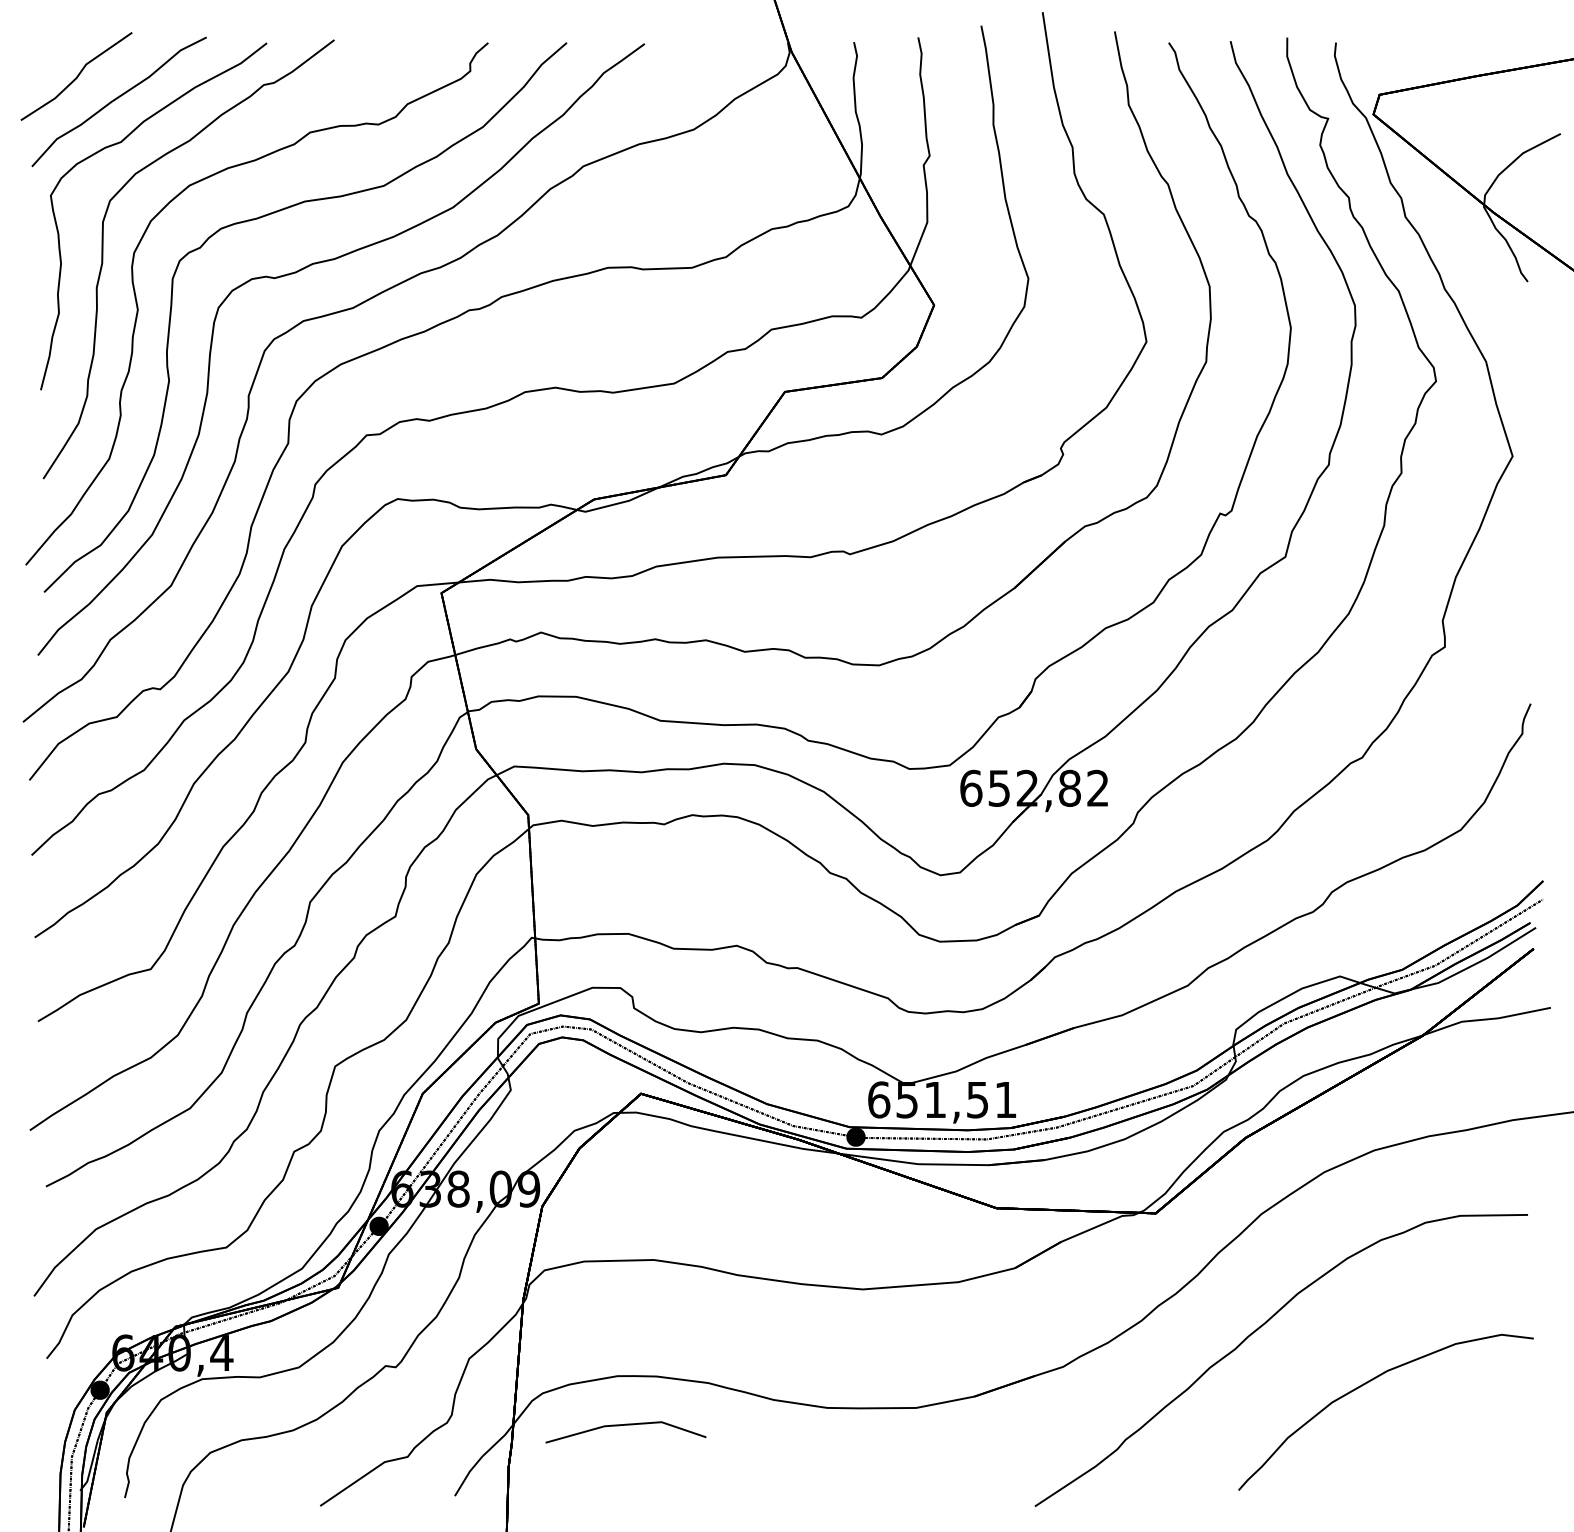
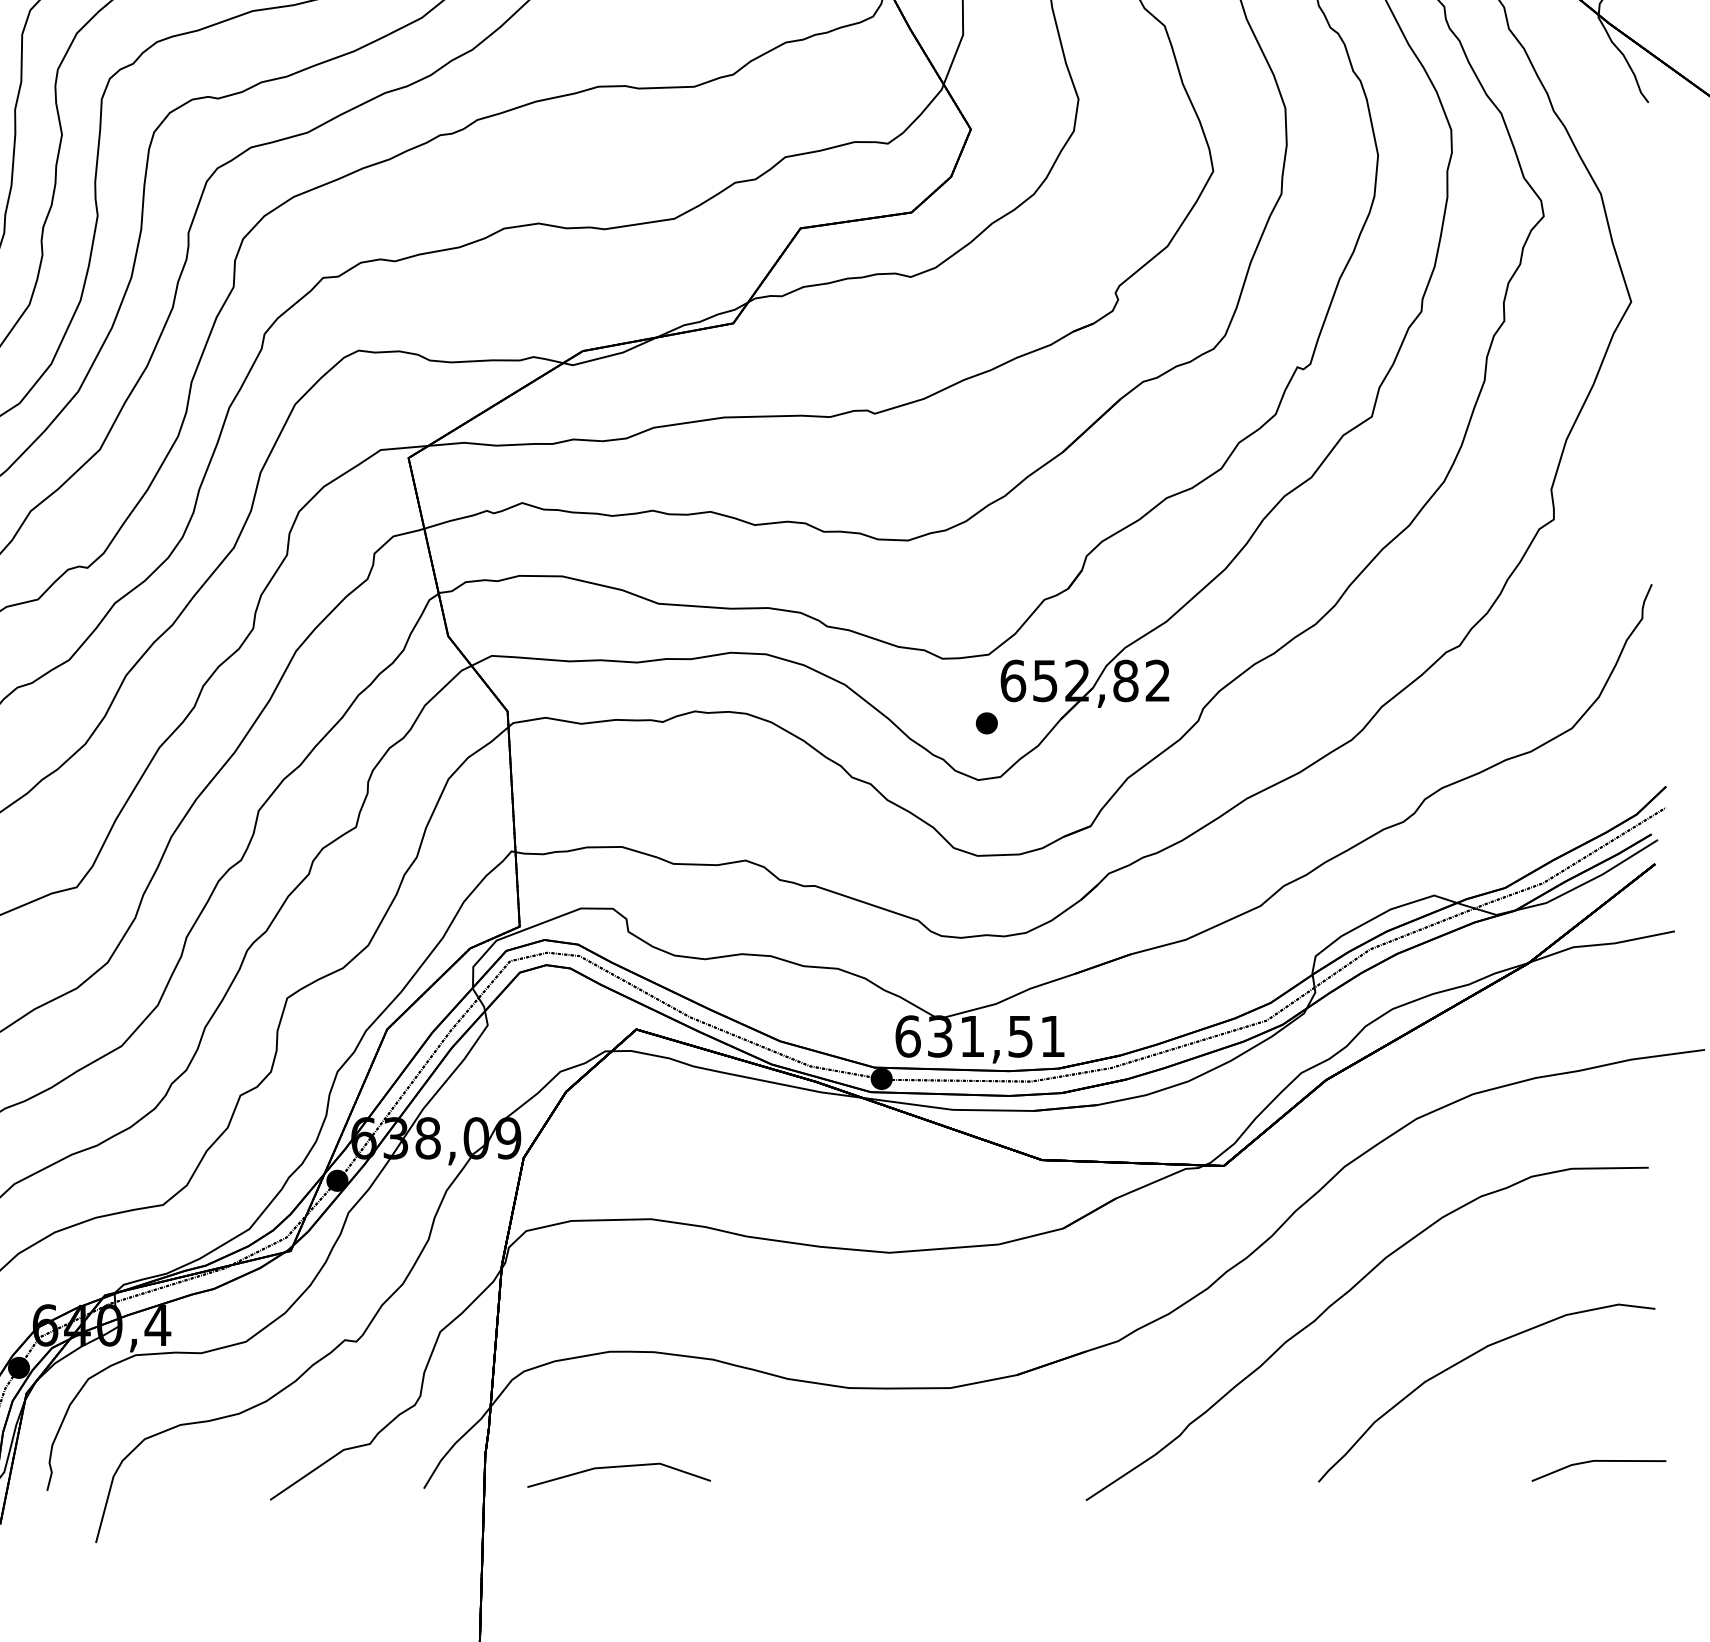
part: (947, 825) -> (986, 723), added
text: (907, 1099) -> (940, 1036), 651,51 -> 631,51
part: (625, 1425) -> (618, 1467), moved
part: (1484, 1472) -> (1599, 1461), added

